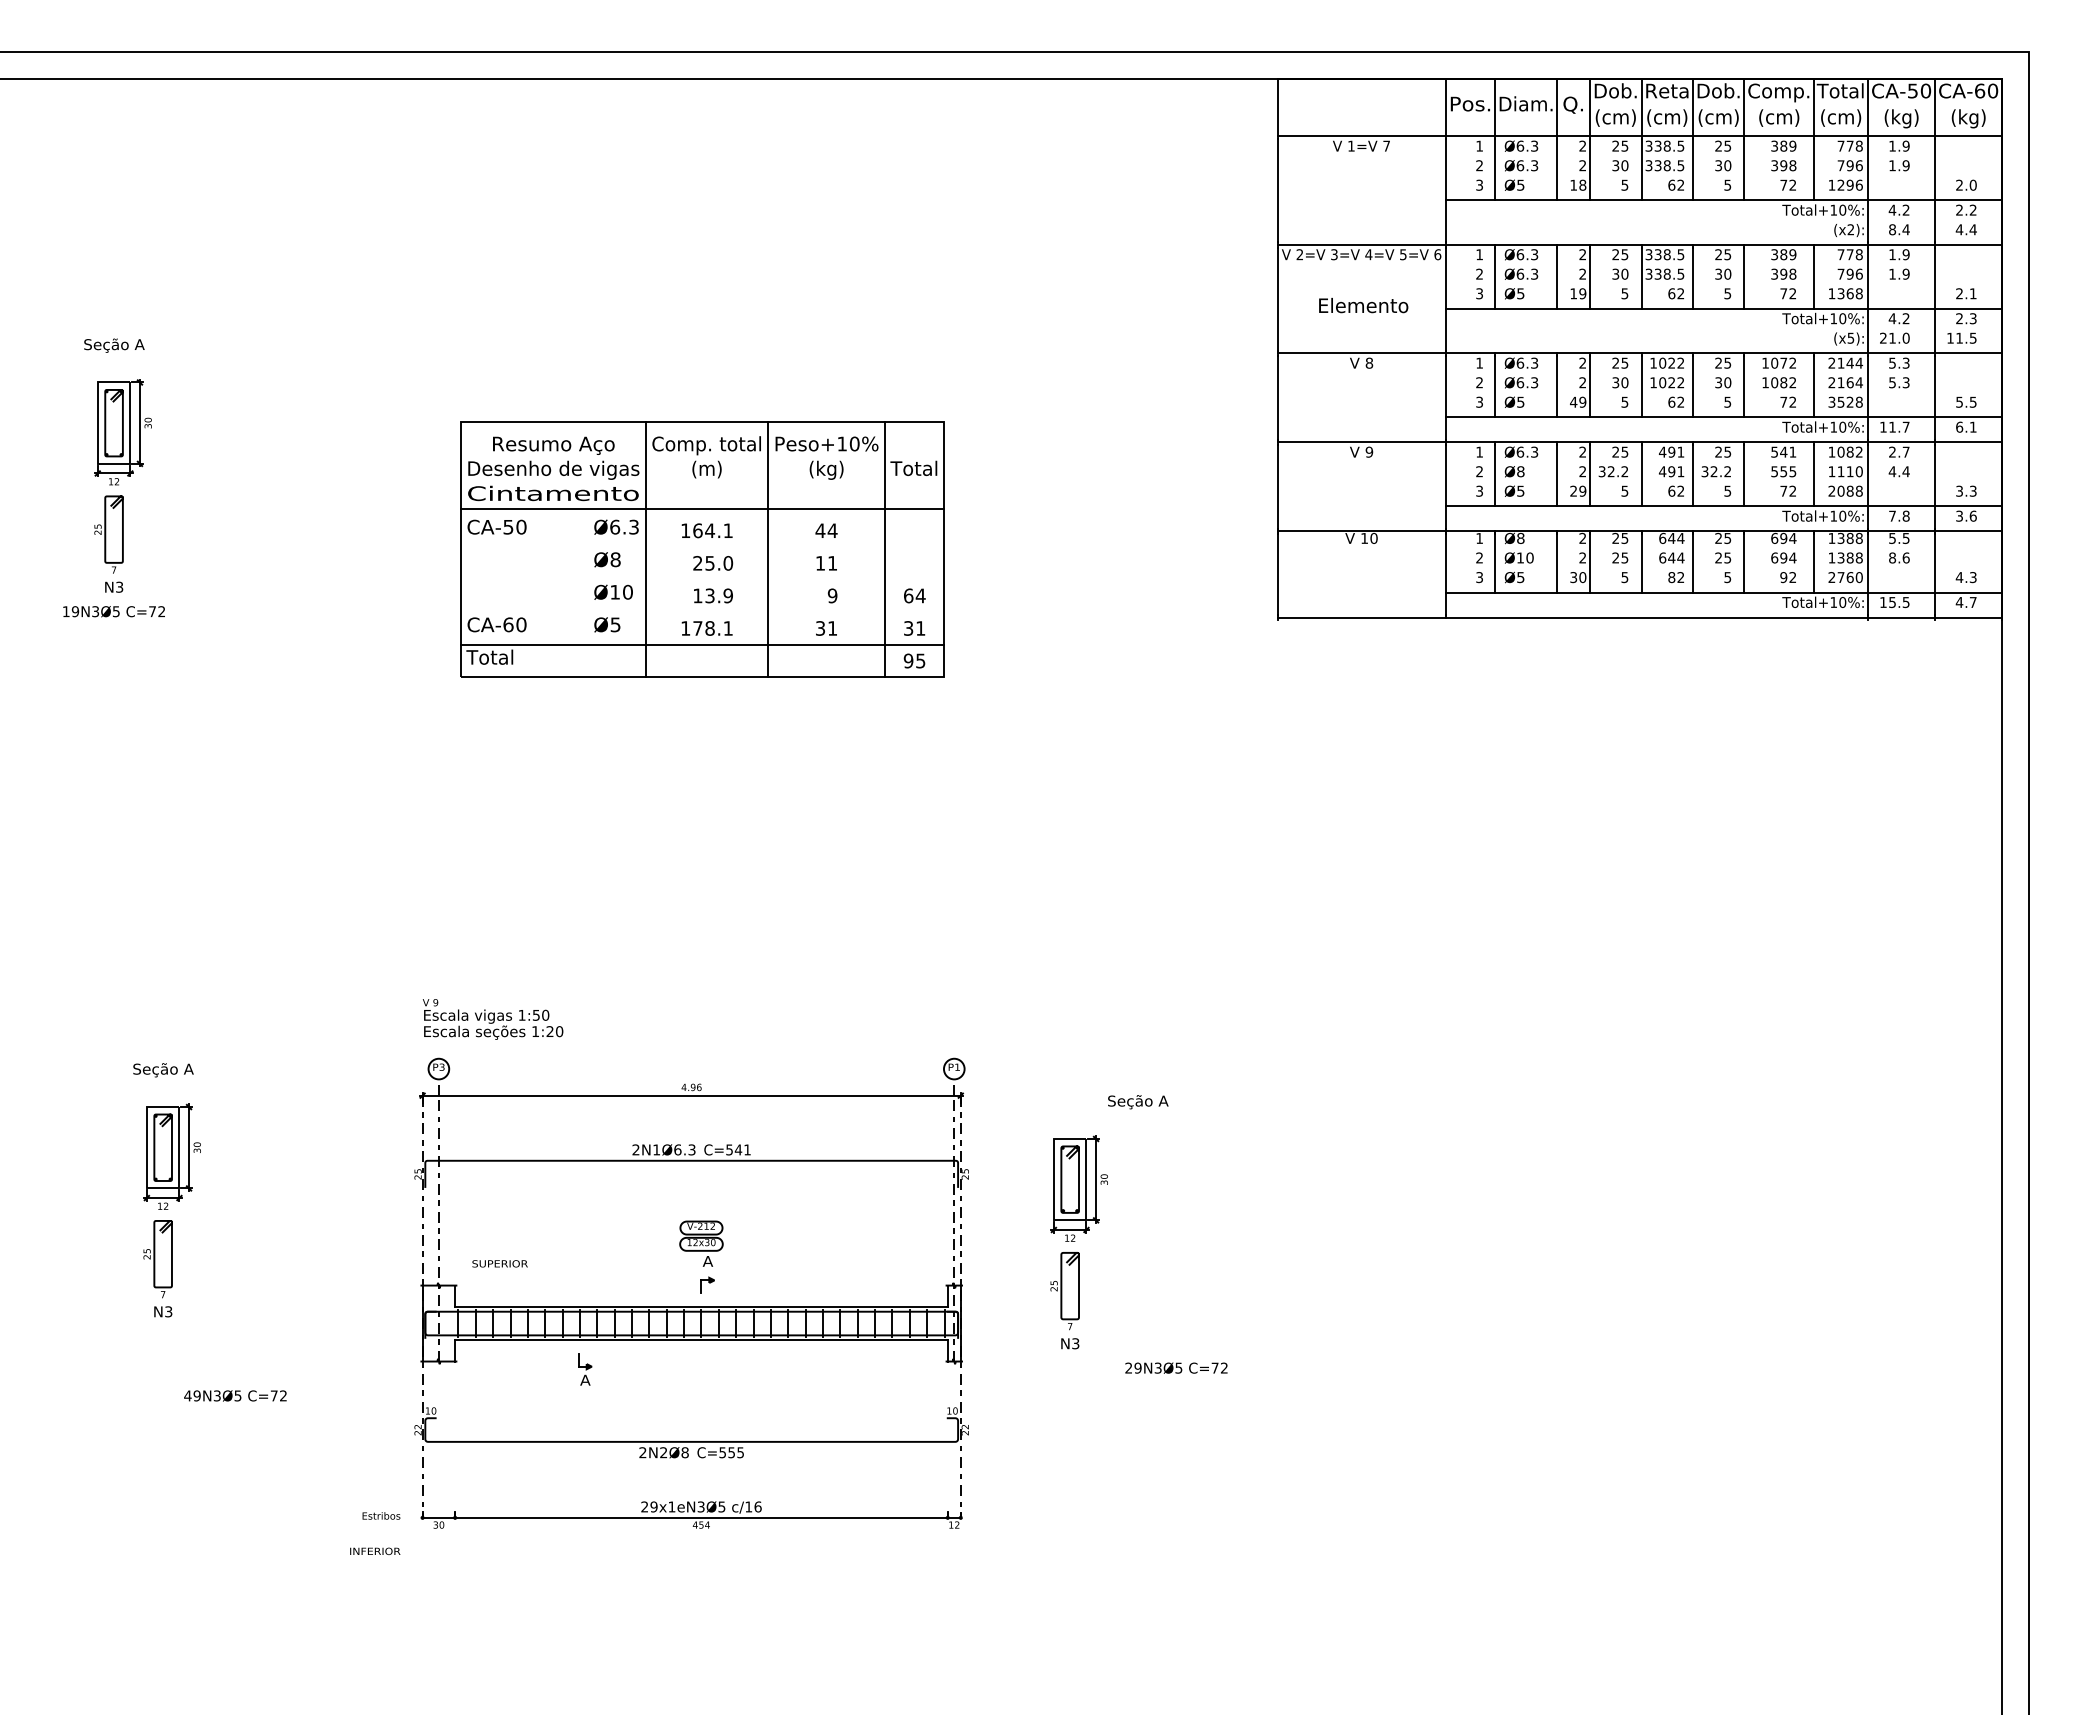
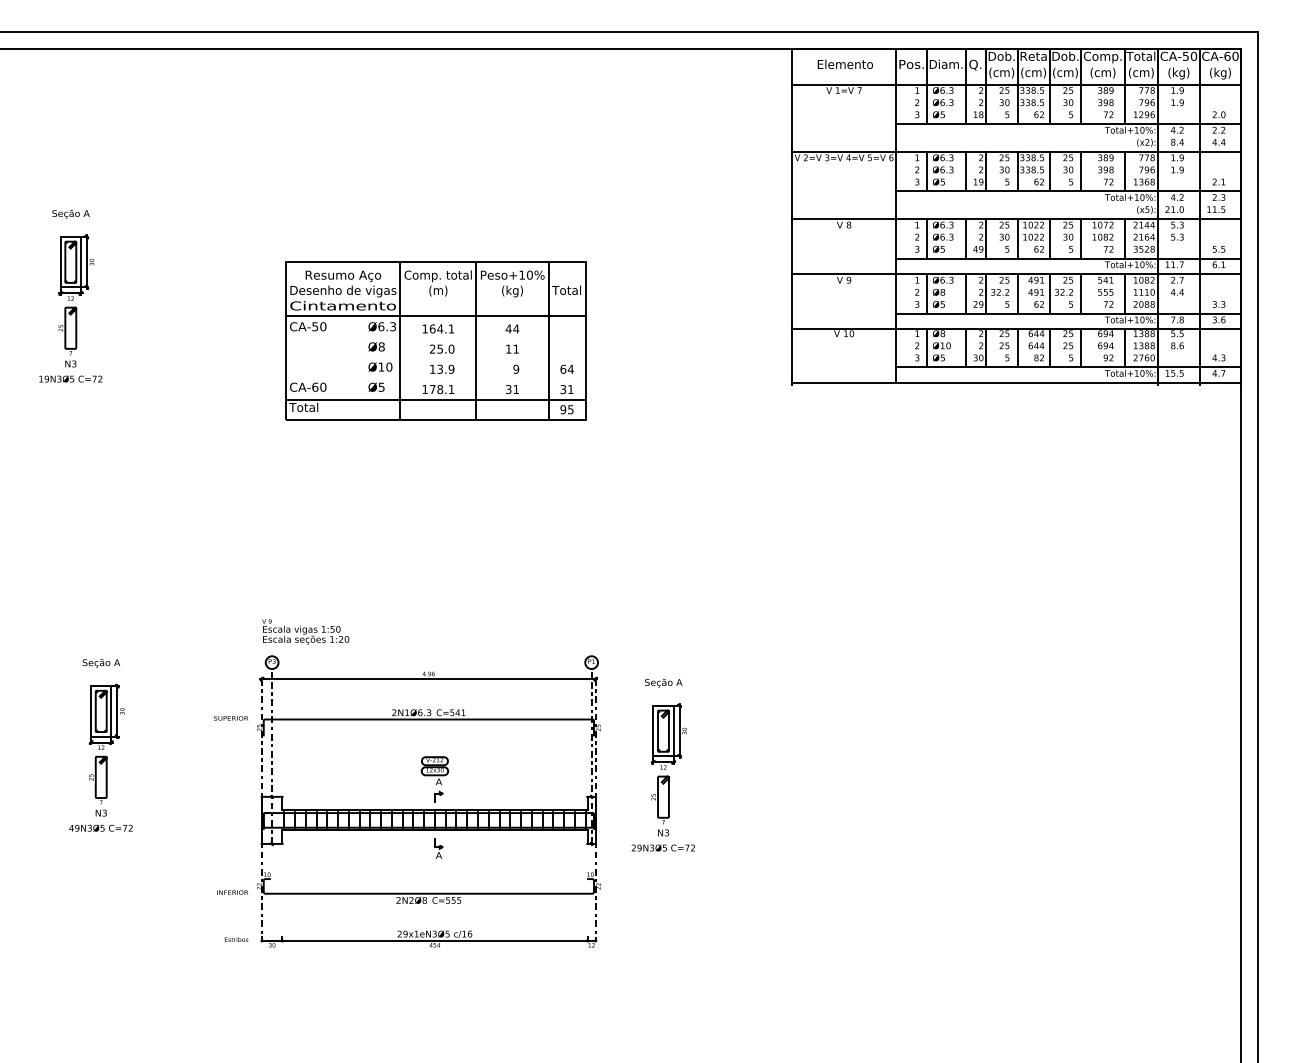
text: (1362, 304) -> (844, 63), moved
text: (1137, 1101) -> (663, 682), moved
text: (500, 1264) -> (231, 718), moved
text: (1175, 1367) -> (662, 847), moved
part: (584, 1368) -> (438, 848), moved
text: (234, 1394) -> (100, 827), moved
text: (374, 1551) -> (232, 892), moved

